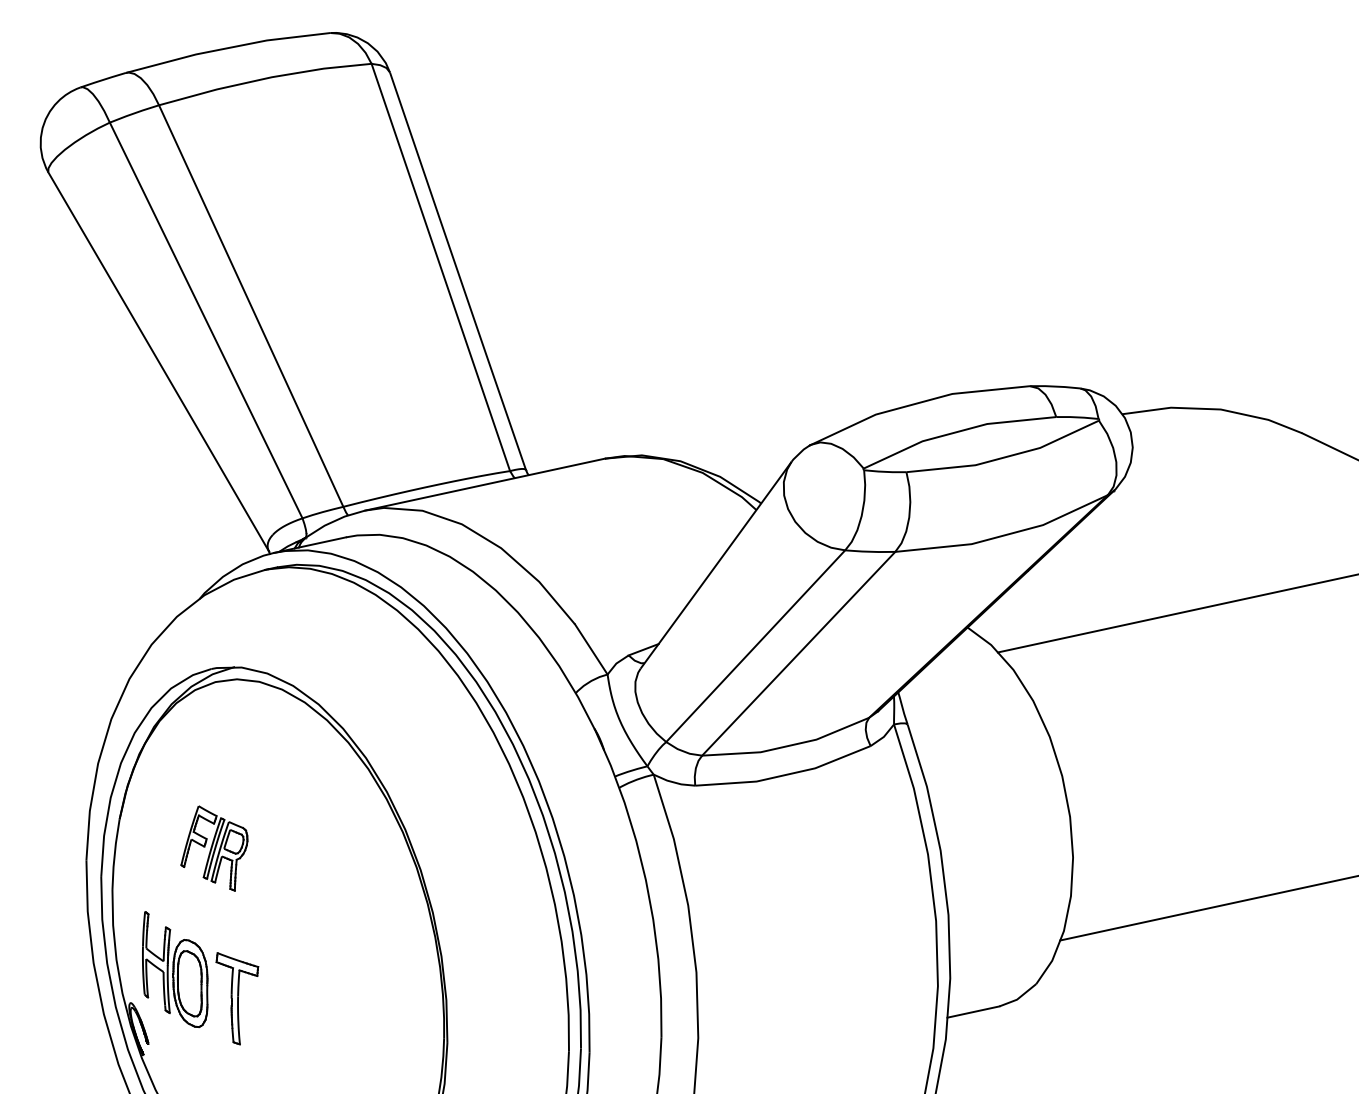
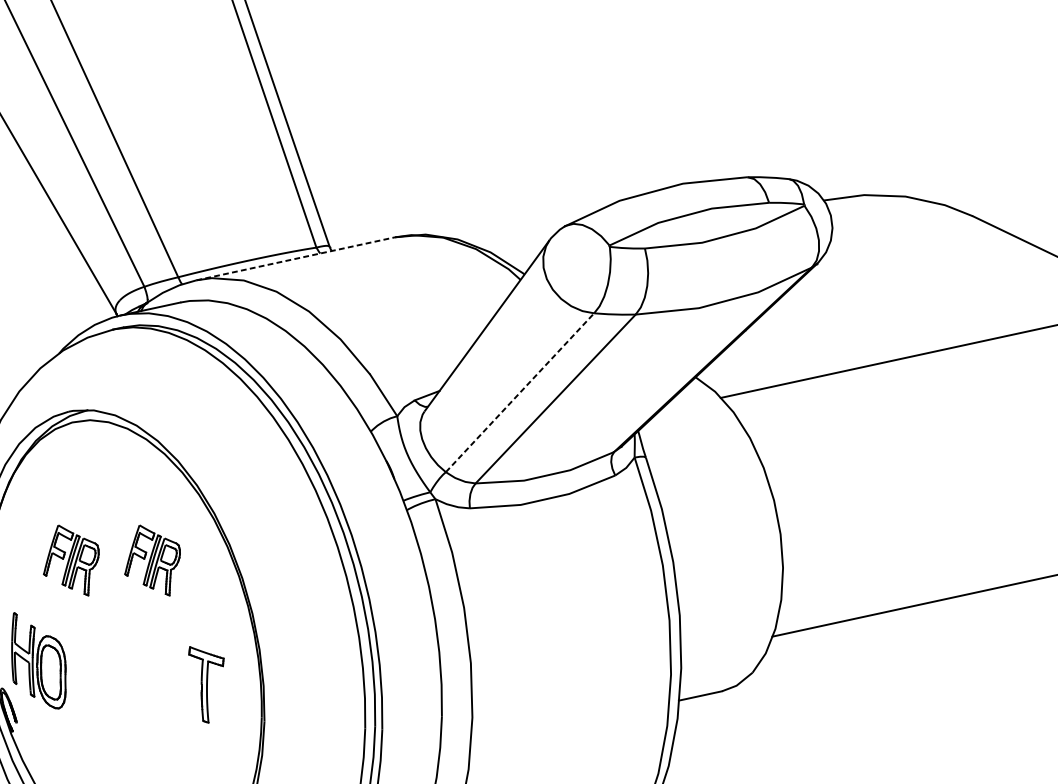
line: (485, 484) -> (296, 258), solid -> dashed
line: (756, 645) -> (520, 392), solid -> dashed
part: (312, 848) -> (152, 560), added
part: (237, 998) -> (206, 684), moved

